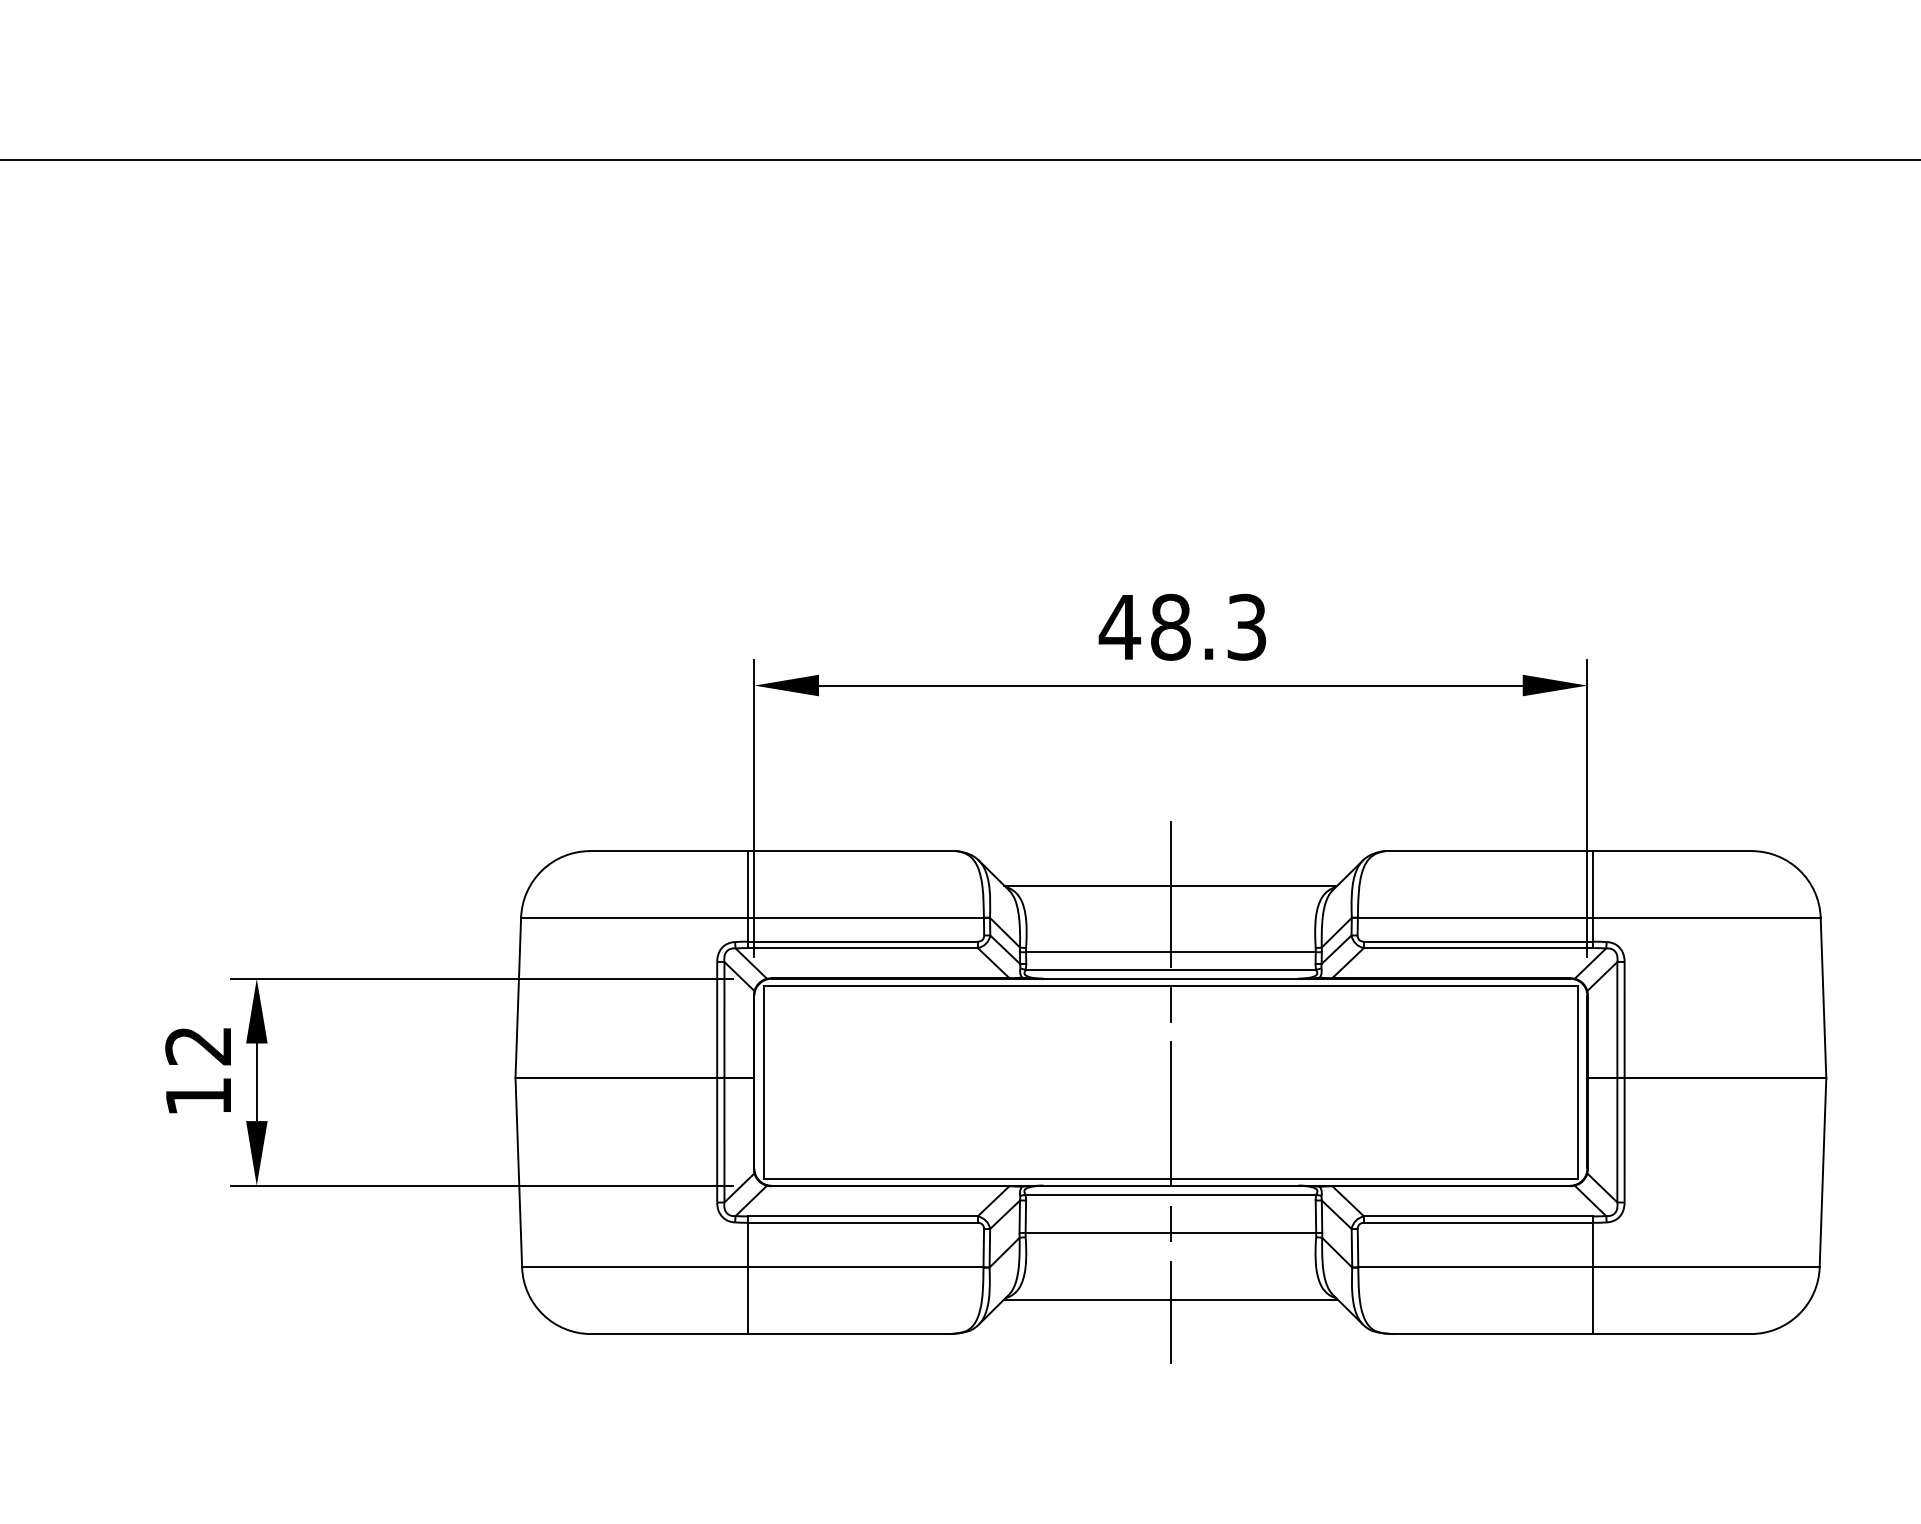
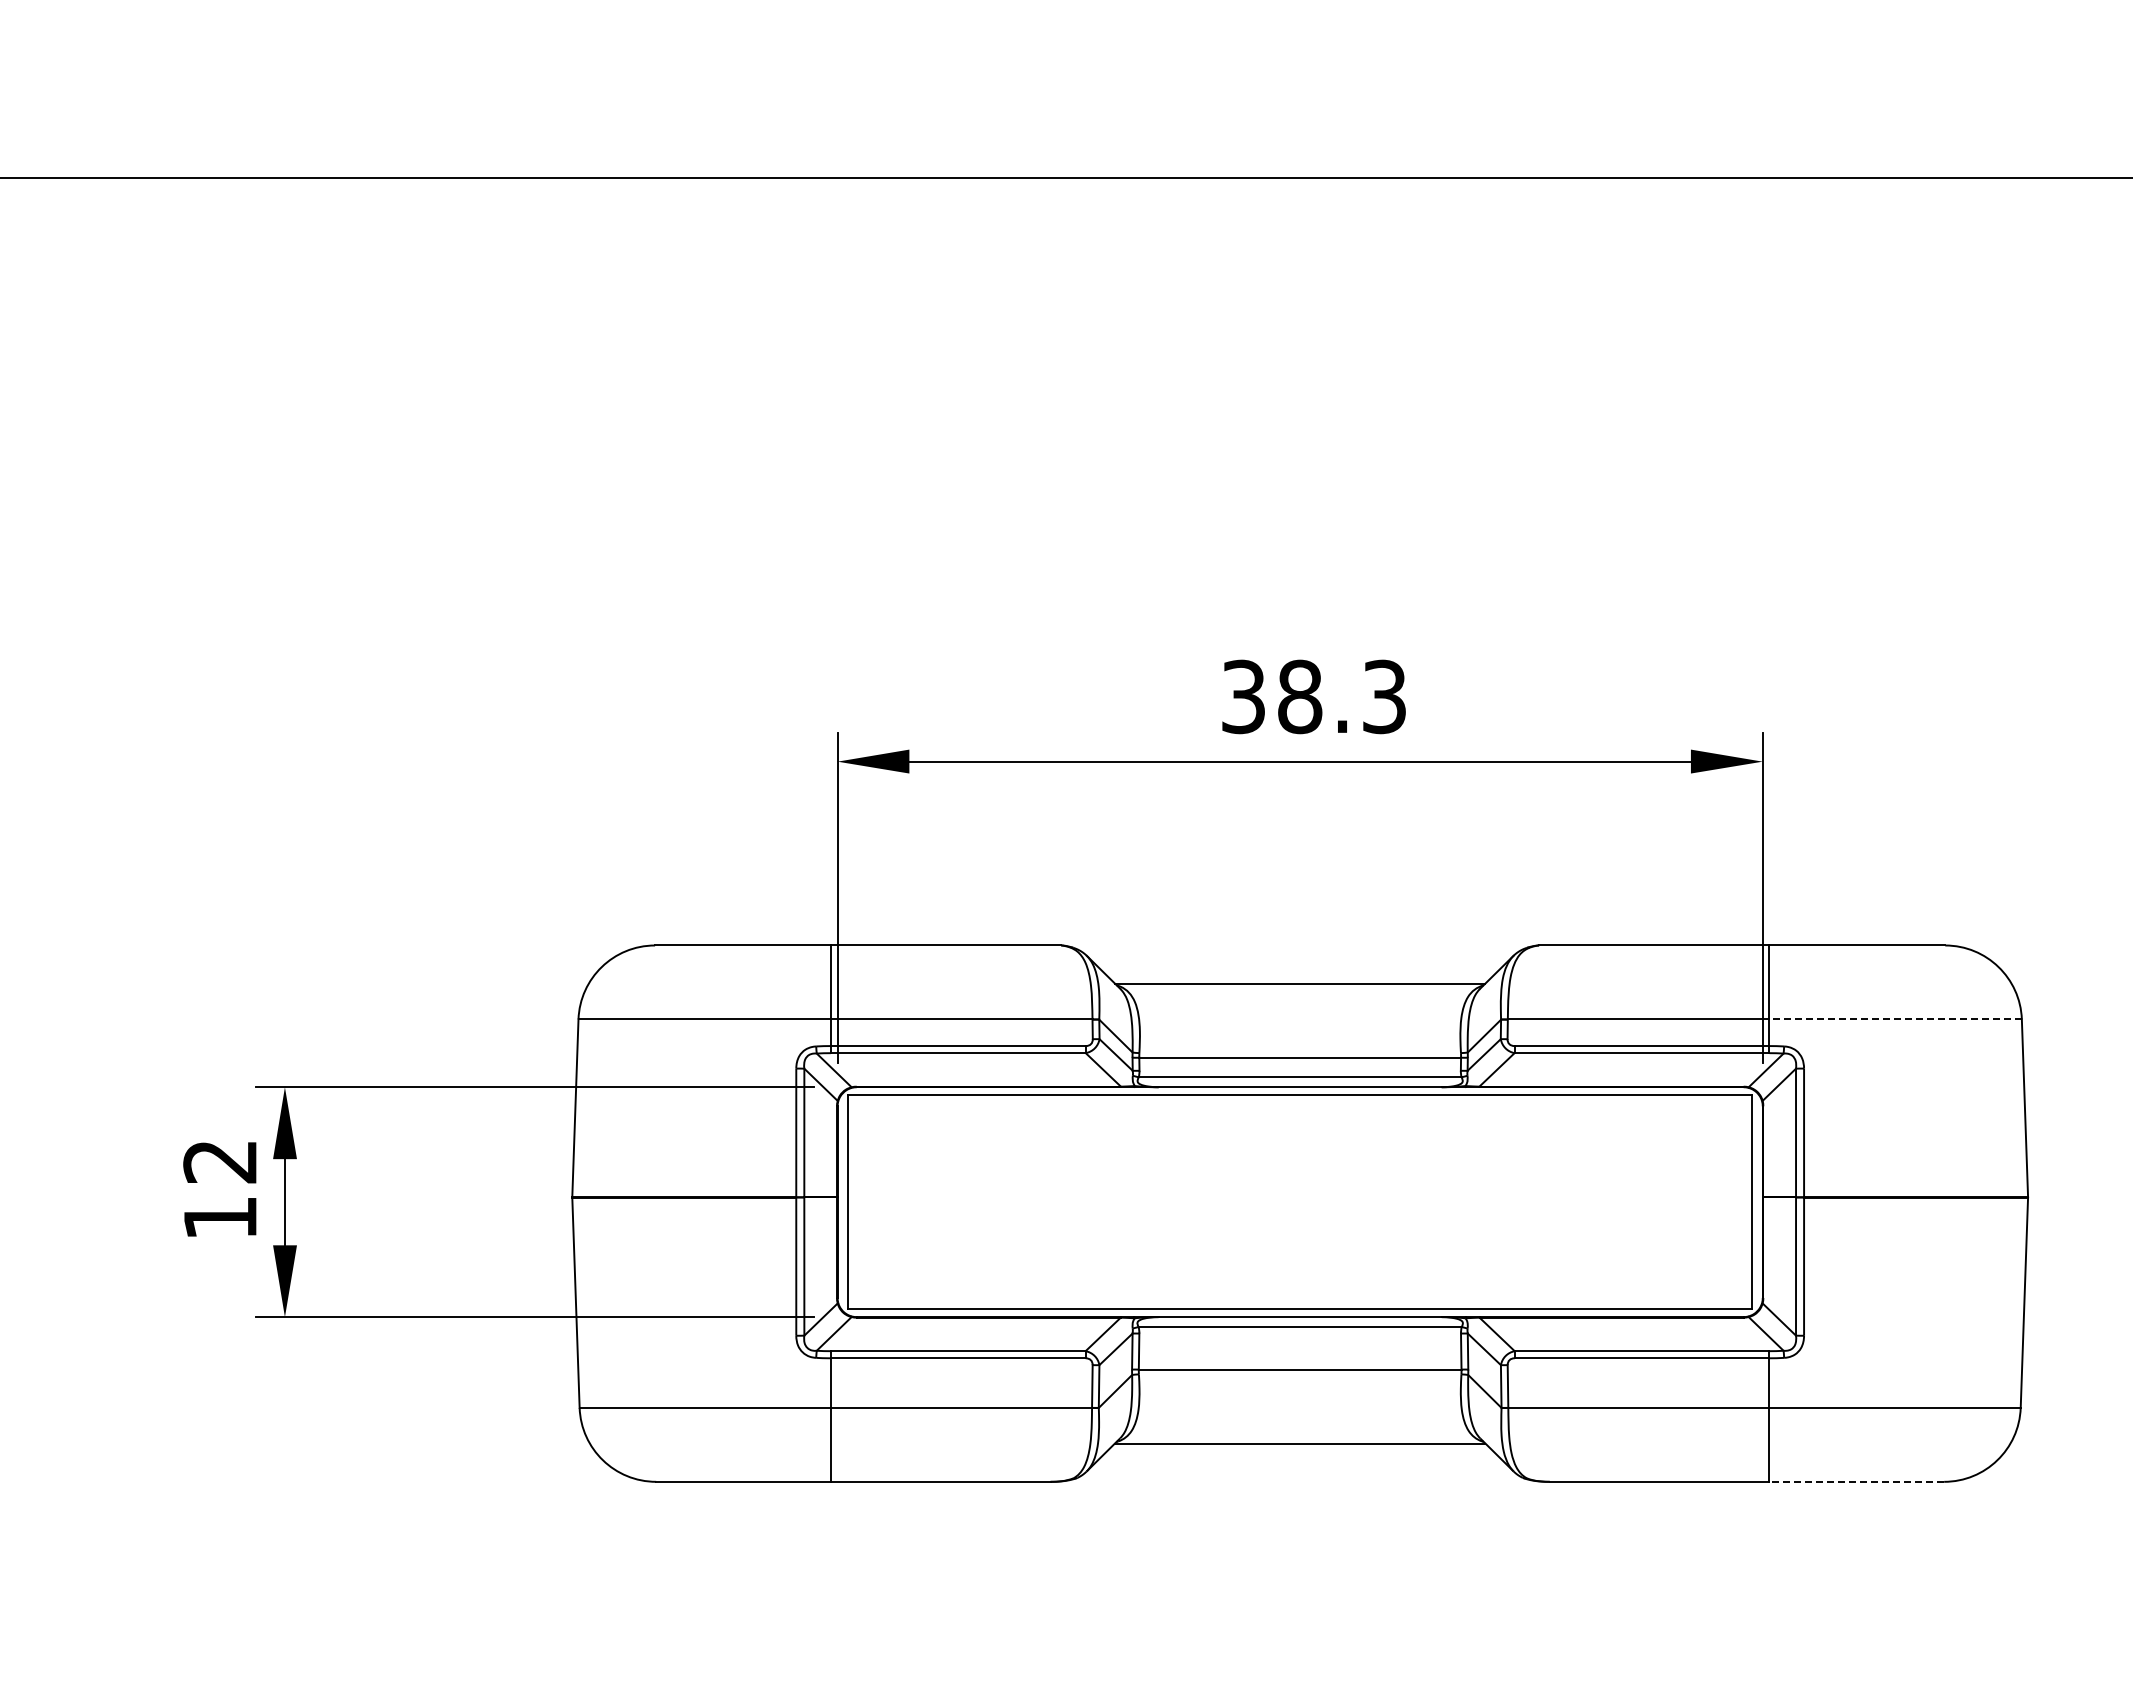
text: (1119, 626) -> (1243, 696), 48.3 -> 38.3
line: (1706, 917) -> (1895, 1019), solid -> dashed
line: (1171, 1092) -> (1300, 1213), removed
line: (1671, 1333) -> (1856, 1481), solid -> dashed

